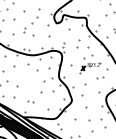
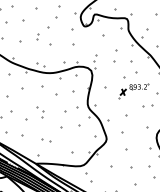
part: (26, 81) -> (40, 111), added

